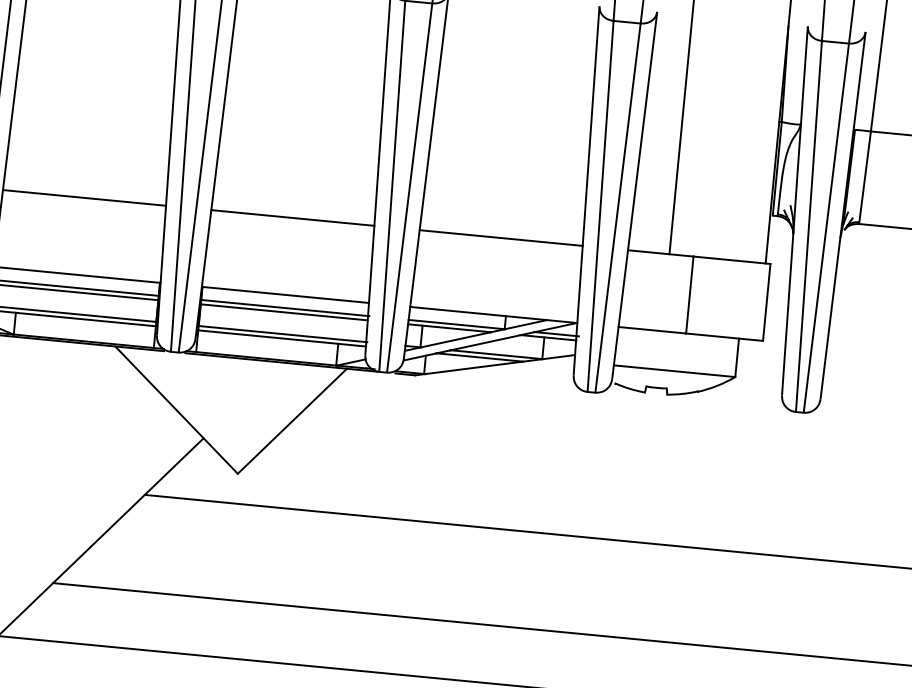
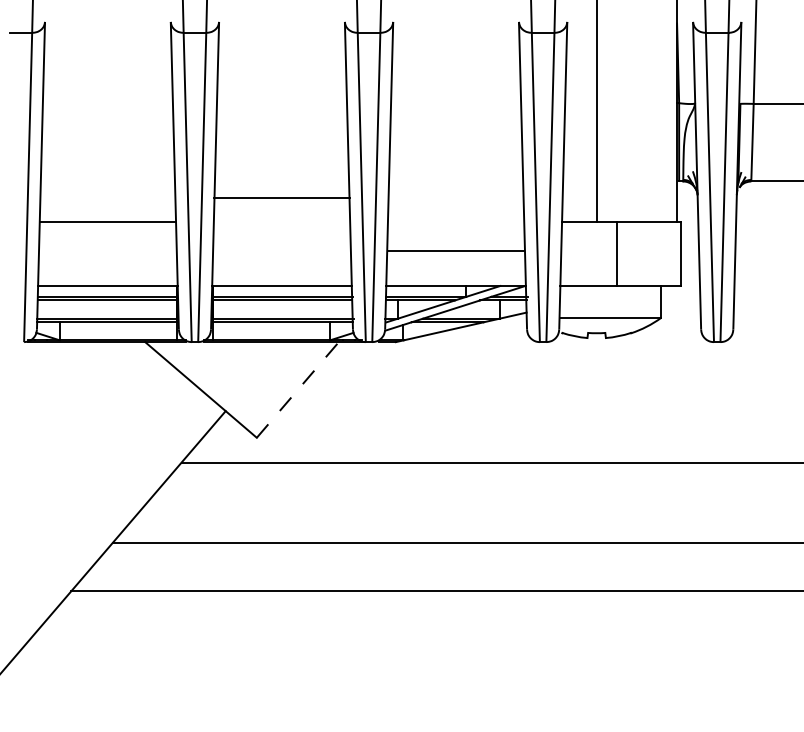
line: (292, 217) -> (281, 197), moved
line: (500, 237) -> (455, 250), moved
line: (292, 420) -> (297, 389), solid -> dashed

